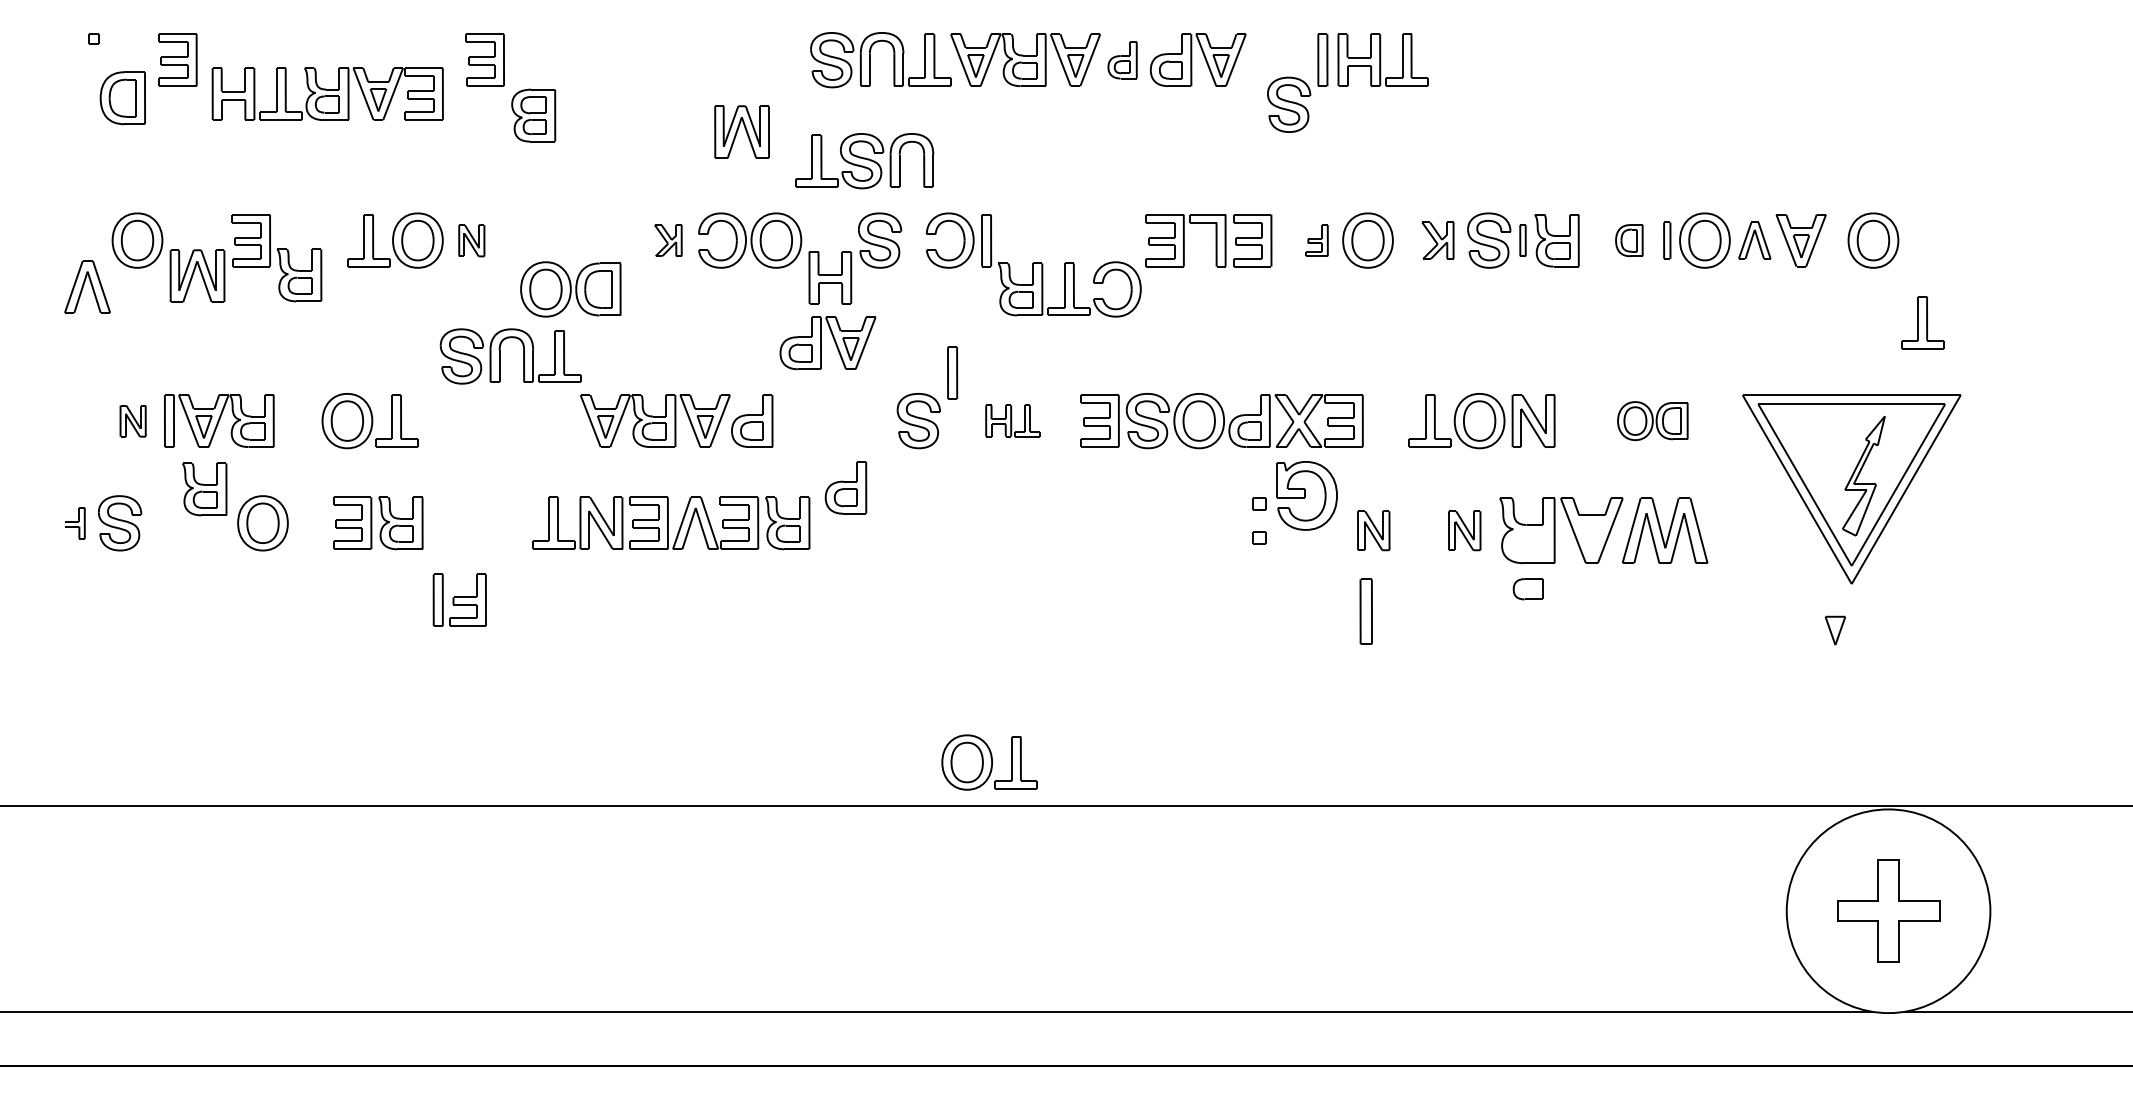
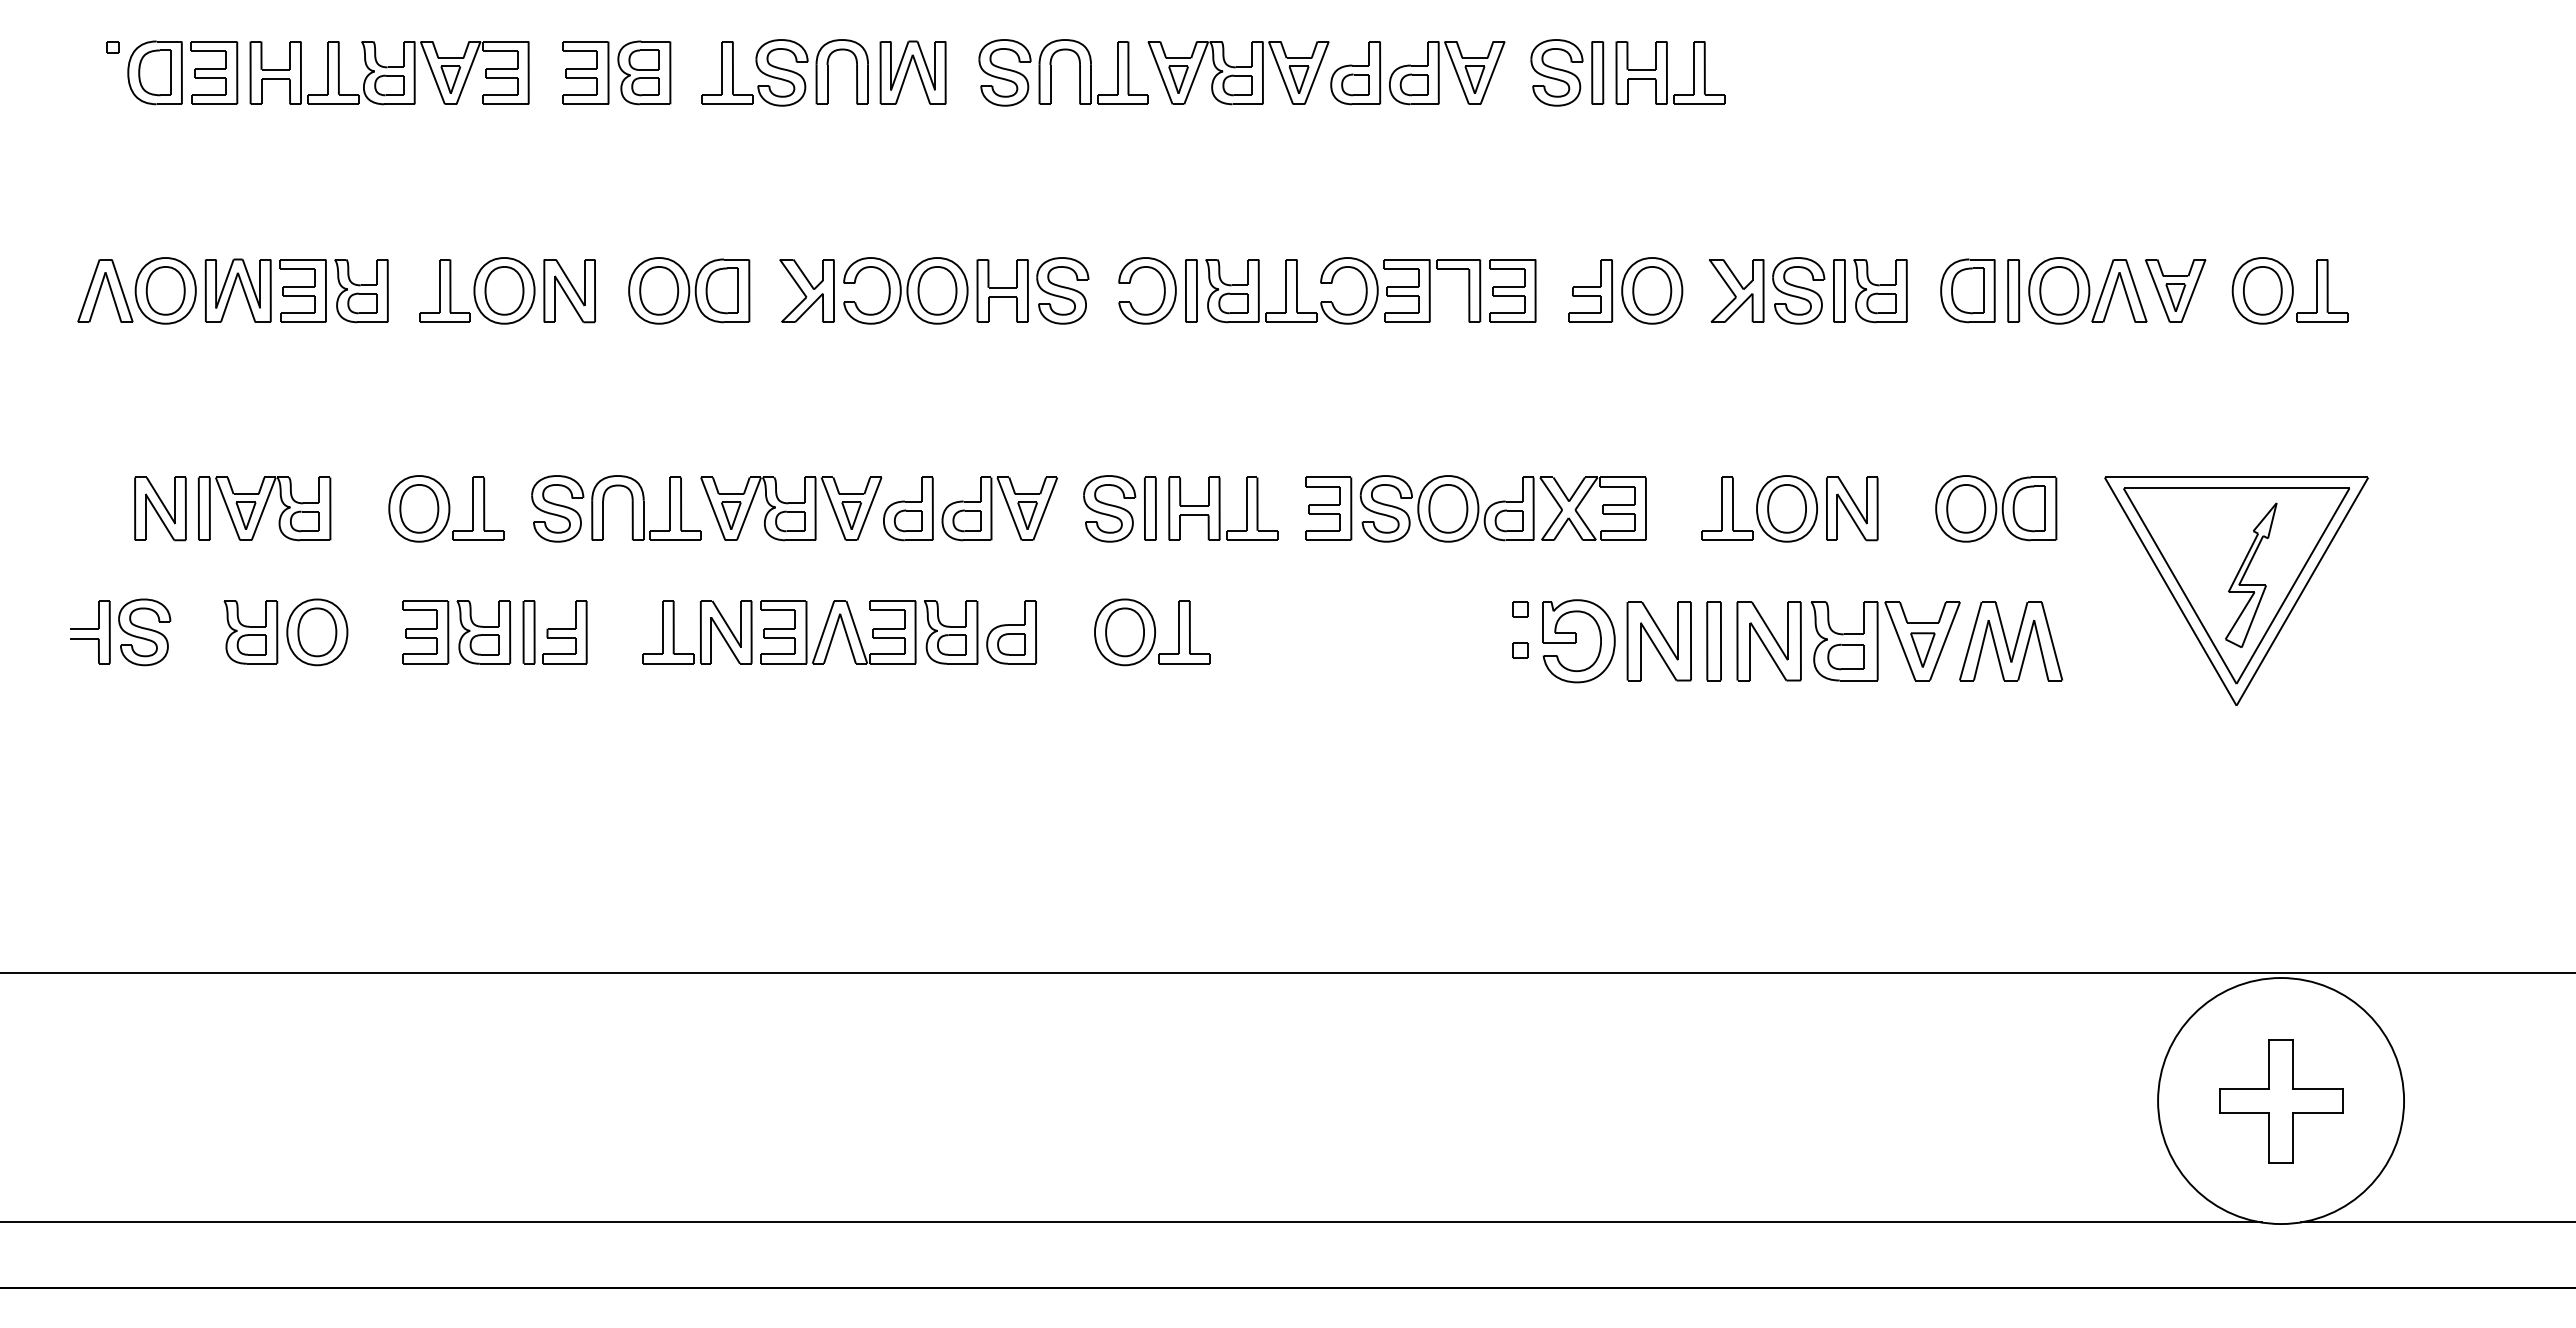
part: (1122, 60) -> (1355, 73), size x1.43
part: (327, 94) -> (389, 73), moved
part: (122, 97) -> (154, 72), moved
part: (1288, 104) -> (1556, 72), moved
part: (533, 115) -> (644, 72), moved
part: (741, 131) -> (912, 72), moved
part: (864, 160) -> (784, 72), moved
part: (667, 240) -> (806, 290), size x1.67
part: (1316, 240) -> (1590, 290), size x1.67
part: (1437, 240) -> (1736, 290), size x1.43
part: (1523, 240) -> (1839, 290), size x1.67
part: (1628, 240) -> (1967, 290), size x1.67
part: (1667, 240) -> (2013, 290), size x1.43
part: (1754, 240) -> (2119, 290), size x1.43
part: (471, 241) -> (569, 291), size x1.67
part: (196, 275) -> (237, 290), moved
part: (299, 275) -> (361, 291), moved
part: (830, 277) -> (1002, 290), moved
part: (87, 286) -> (105, 290), moved
part: (571, 289) -> (689, 290), moved
part: (1069, 289) -> (1291, 290), moved
part: (1922, 322) -> (2322, 290), moved
part: (821, 342) -> (992, 508), moved
part: (499, 356) -> (603, 508), moved
part: (952, 372) -> (1150, 508), moved
part: (133, 420) -> (160, 508), size x1.67
part: (1013, 420) -> (1223, 508), size x1.67
part: (1652, 420) -> (1996, 508), size x1.43
part: (845, 487) -> (1011, 632), moved
part: (204, 489) -> (250, 632), moved
part: (1306, 496) -> (1578, 641), moved
part: (75, 523) -> (90, 632), size x1.67
part: (1373, 530) -> (1658, 641), size x1.67
part: (1464, 530) -> (1768, 641), size x1.67
part: (1527, 588) -> (1845, 656), moved
part: (459, 600) -> (554, 632), moved
part: (1365, 611) -> (1713, 641), moved
part: (1835, 630) -> (1922, 649), moved
part: (989, 762) -> (1152, 632), moved

